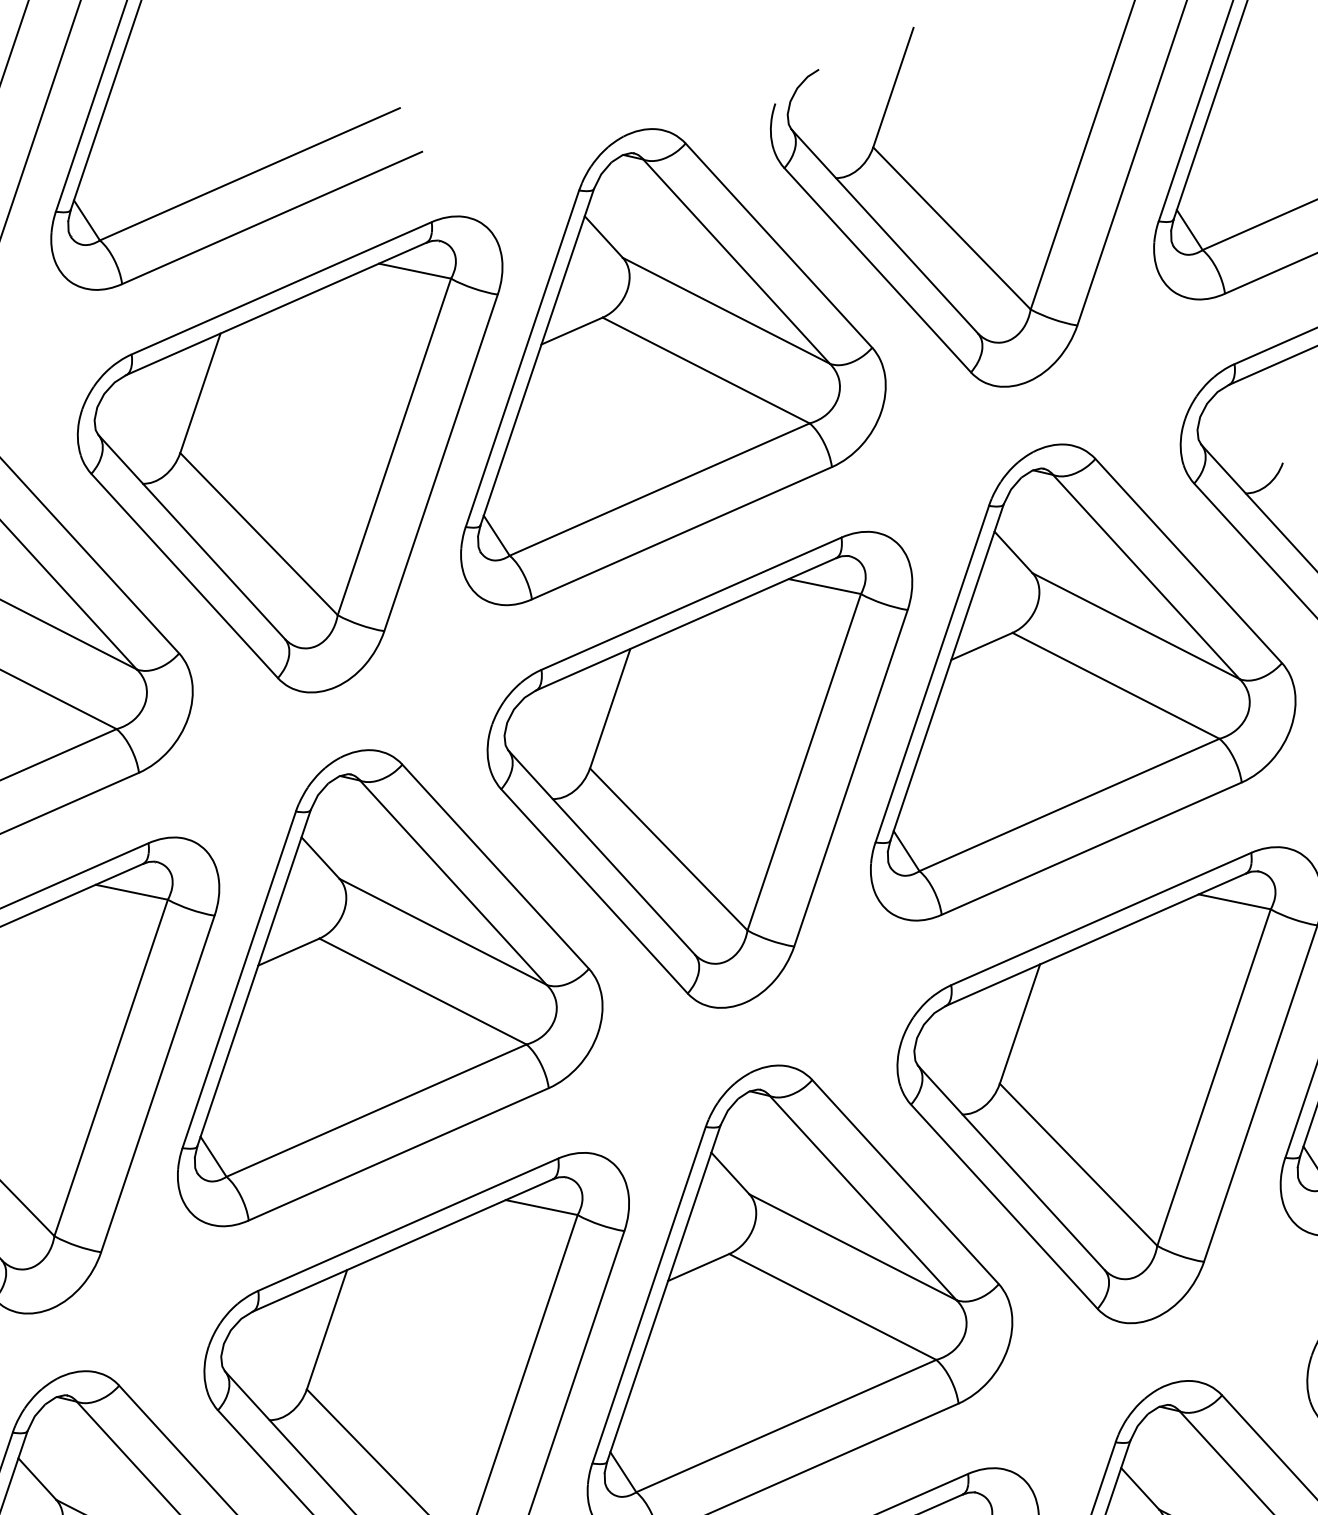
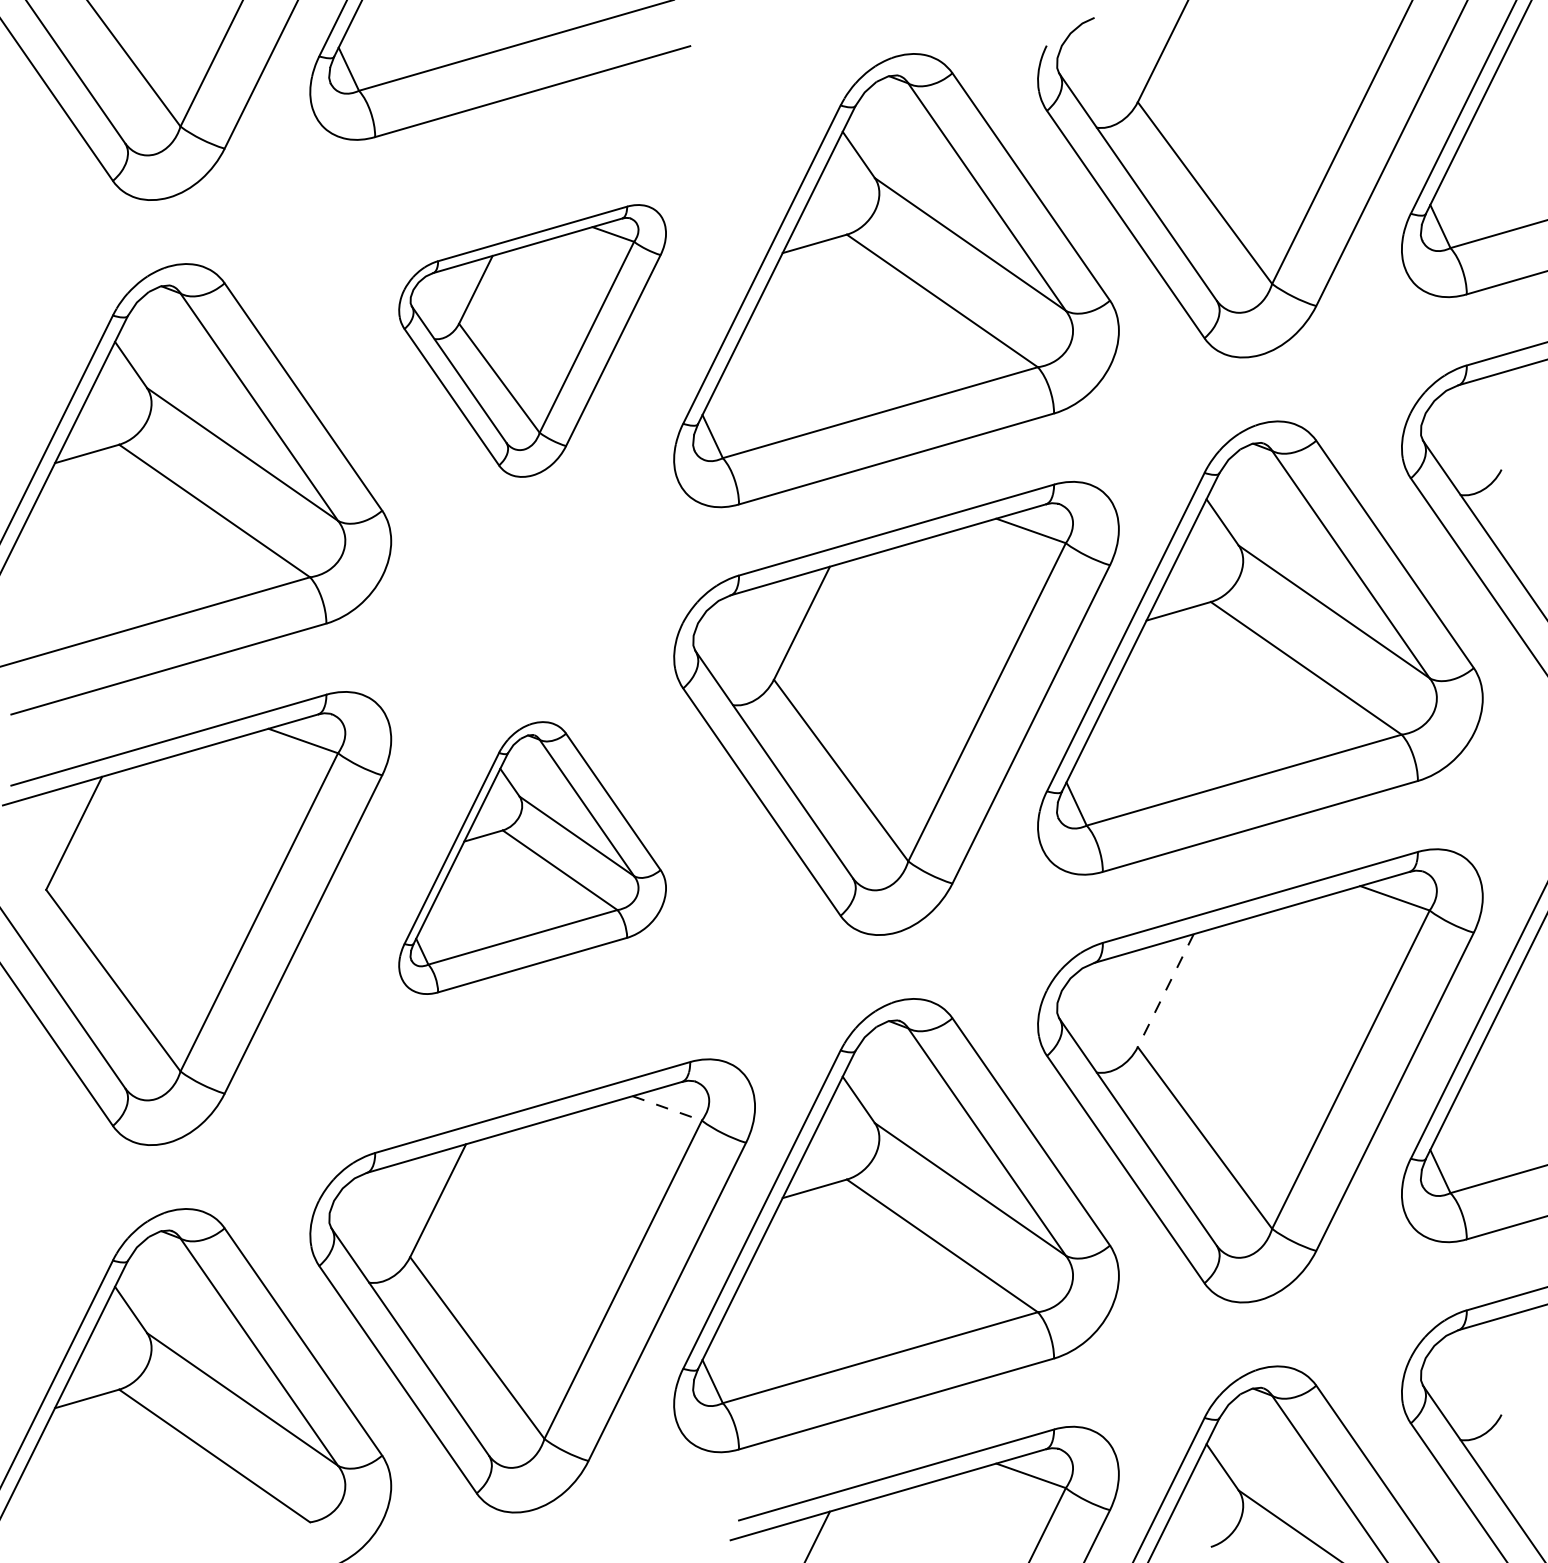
part: (305, 464) -> (532, 340), size x0.6
part: (374, 976) -> (532, 857), size x0.6
line: (1019, 1024) -> (1165, 991), solid -> dashed
line: (541, 1207) -> (667, 1108), solid -> dashed

